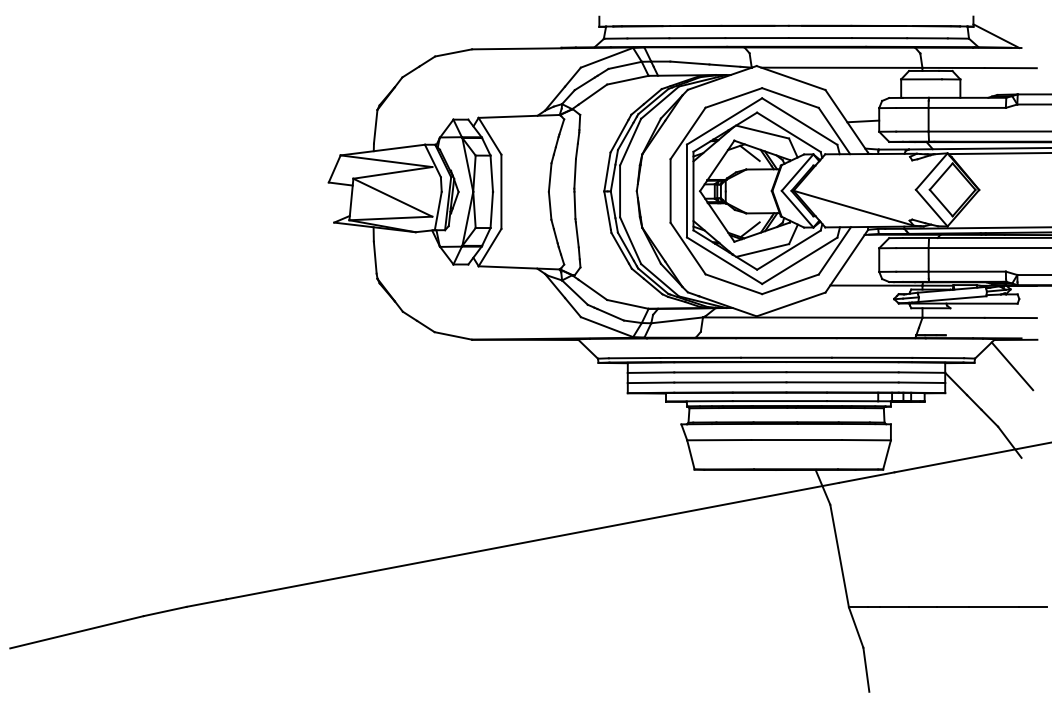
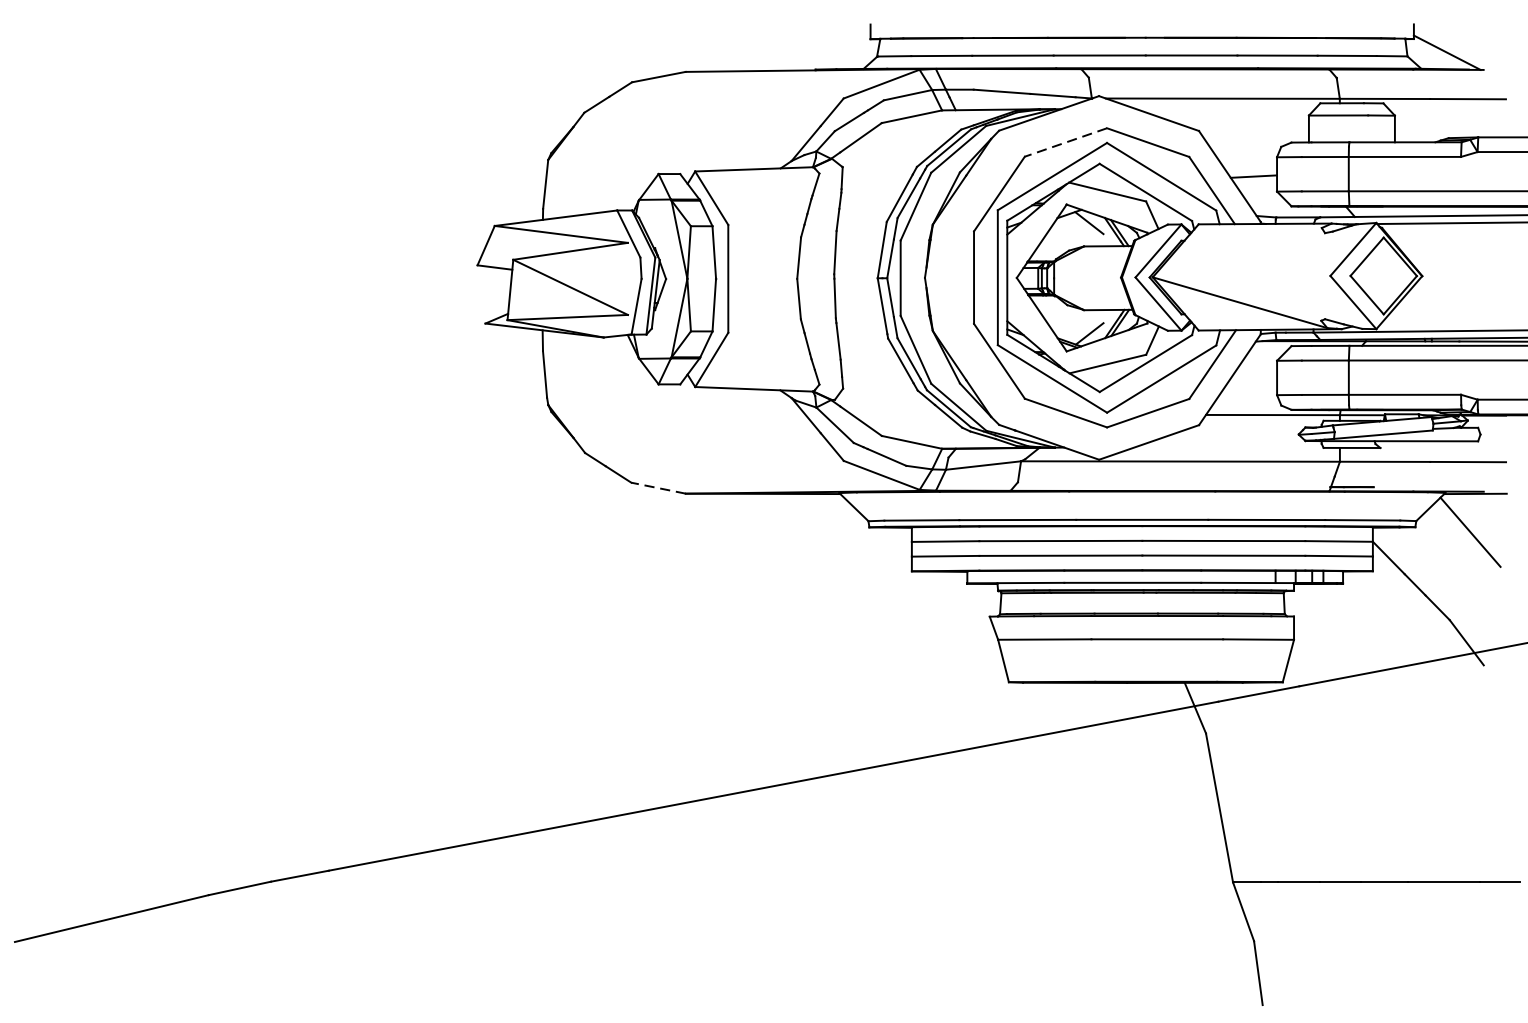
line: (733, 97) -> (1065, 141), solid -> dashed
line: (452, 335) -> (657, 487), solid -> dashed

